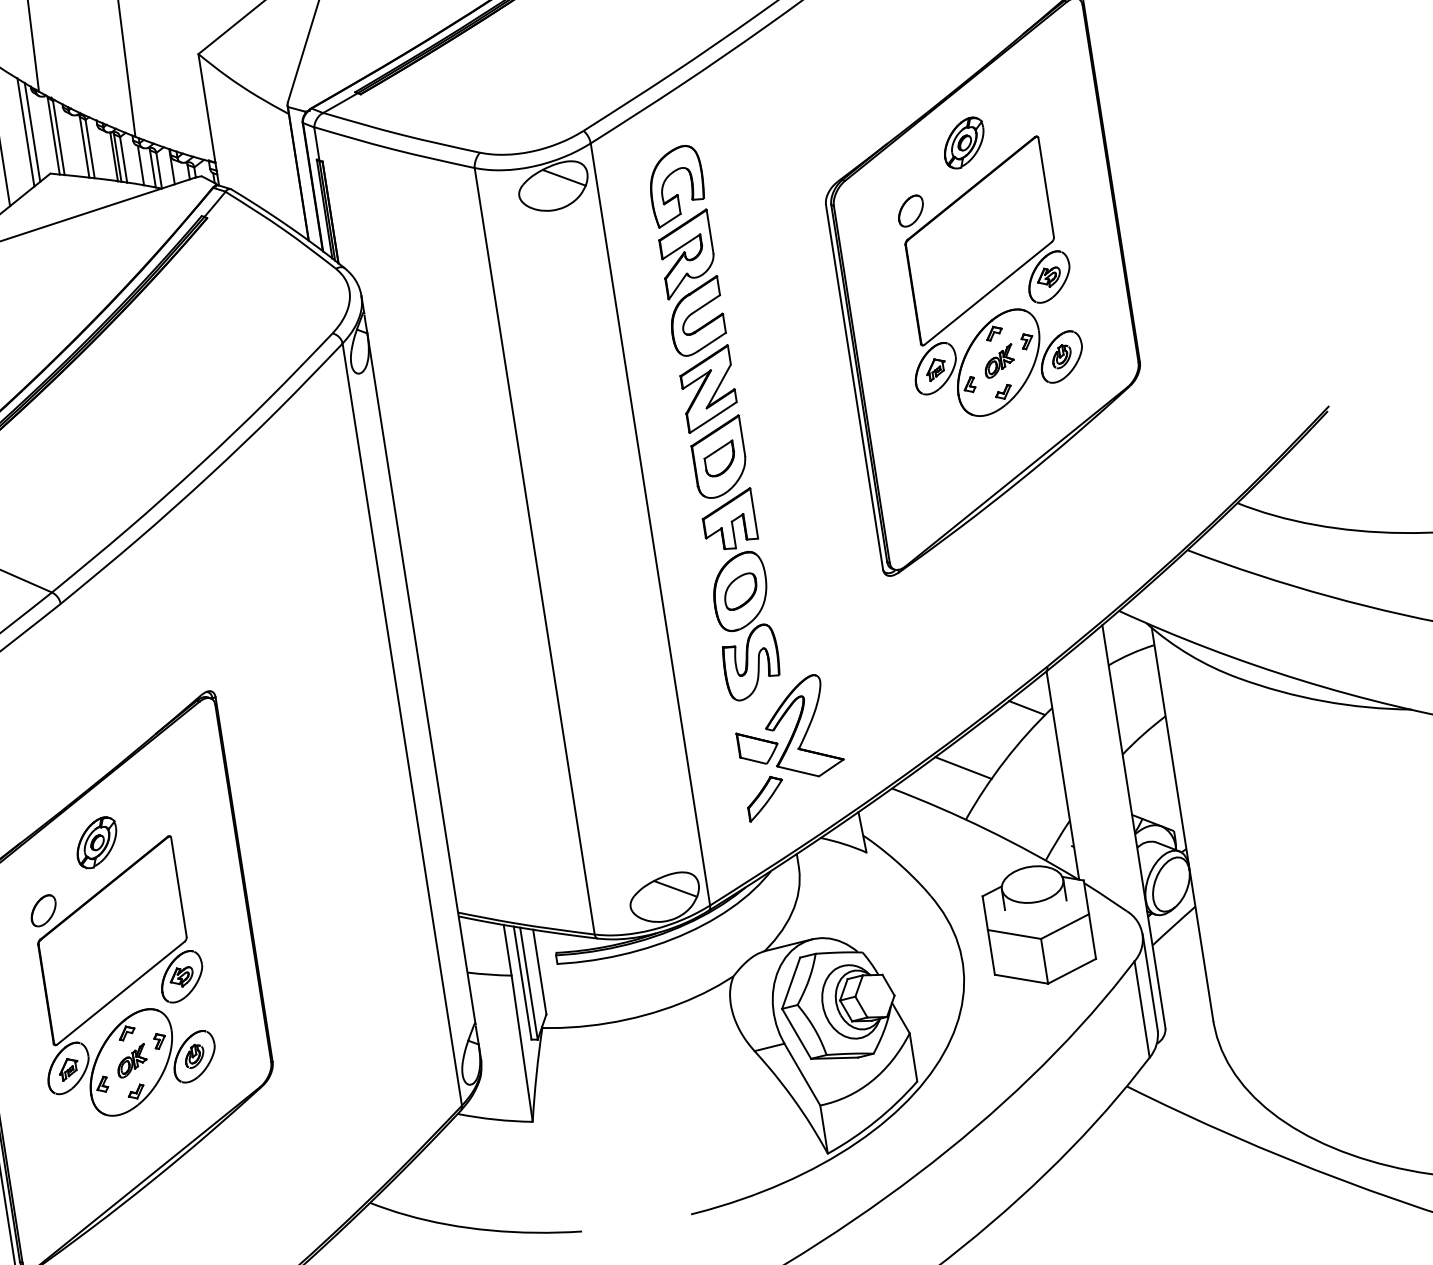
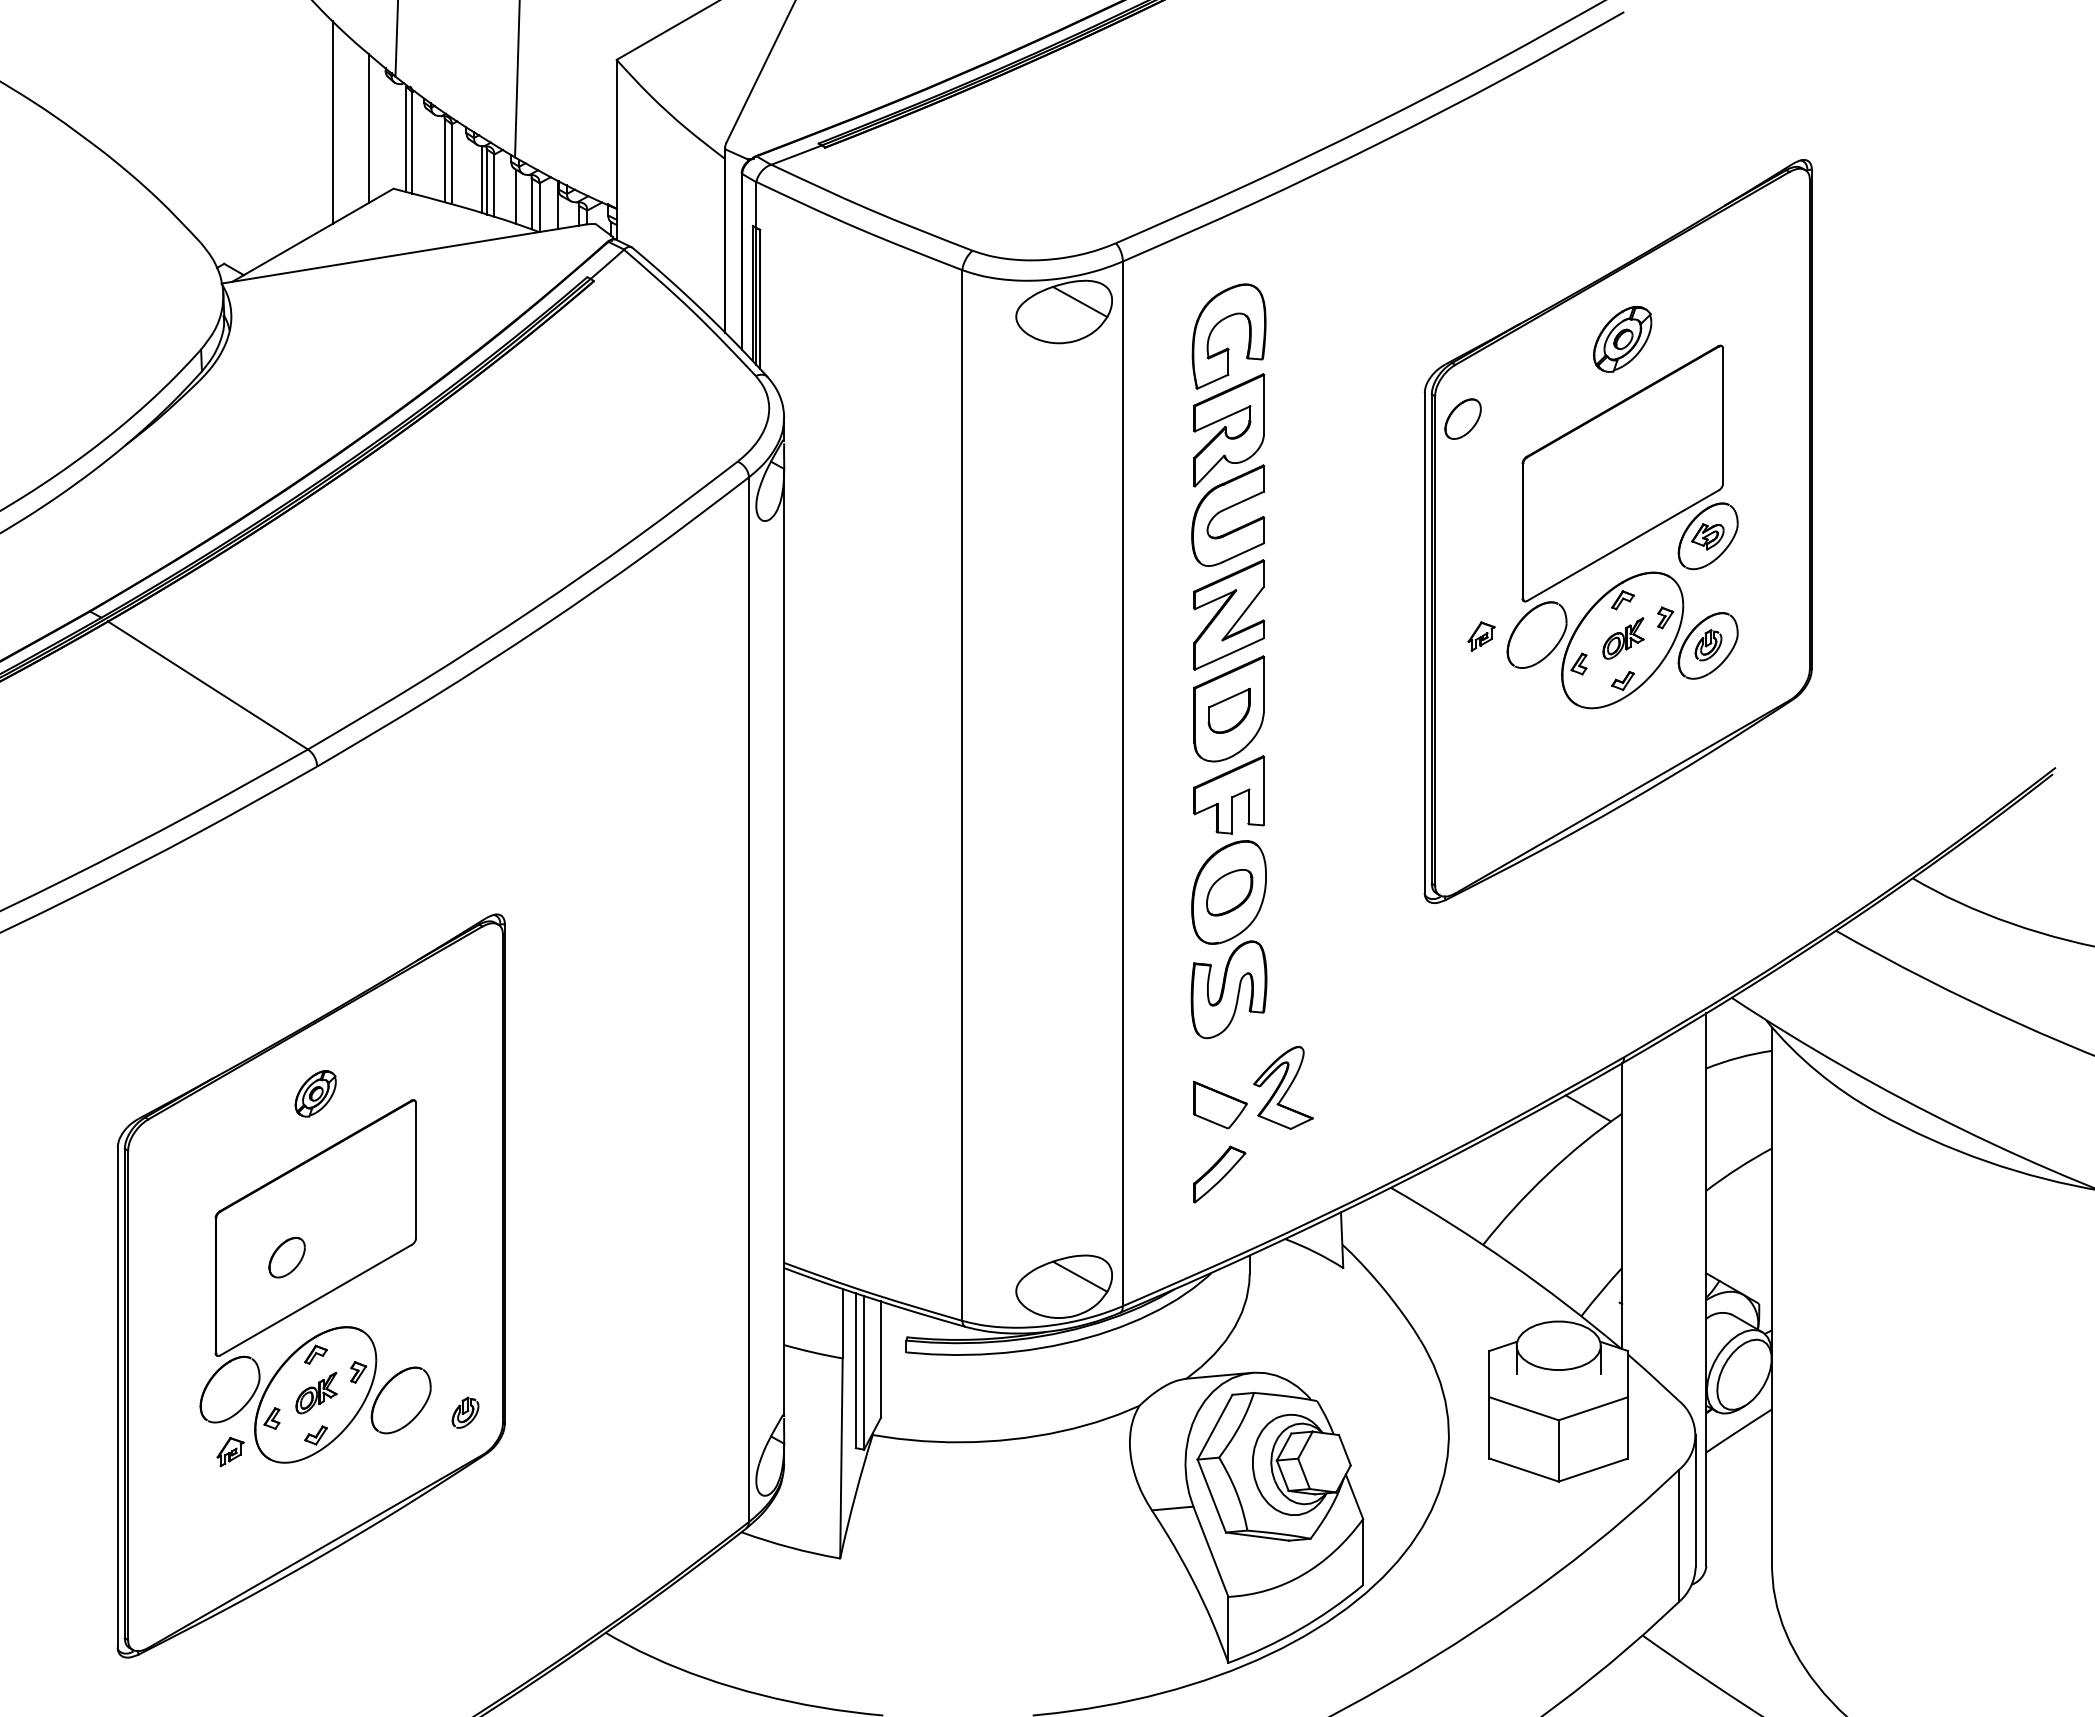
line: (32, 132) -> (378, 129), removed
part: (910, 210) -> (1462, 418), moved
part: (936, 369) -> (1481, 636), moved
part: (802, 727) -> (1283, 1087), size x0.6
line: (963, 767) -> (1490, 1174), removed
part: (96, 842) -> (315, 1093), size x0.7
part: (43, 910) -> (286, 1257), moved
part: (181, 976) -> (400, 1290), removed
part: (194, 1055) -> (465, 1412), moved
part: (68, 1068) -> (230, 1451), moved

